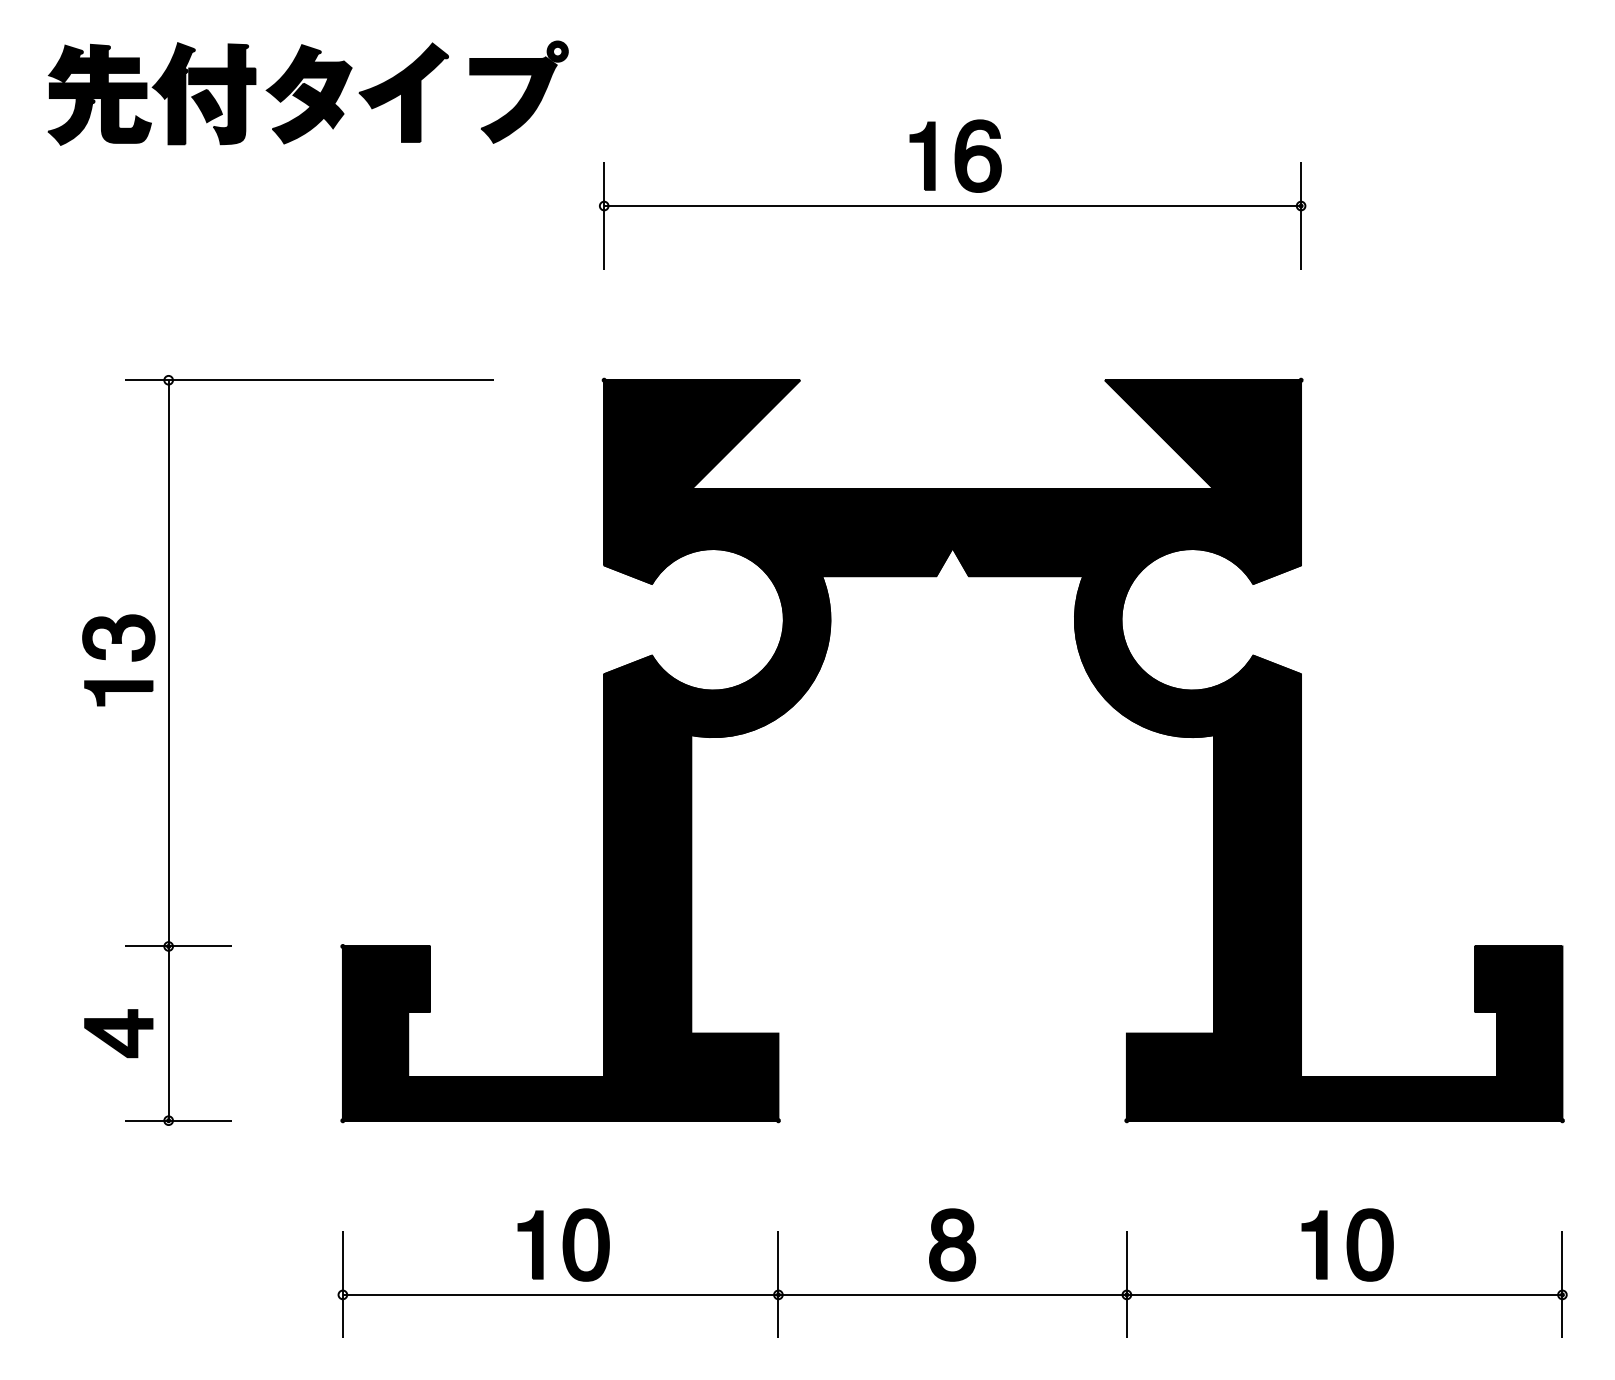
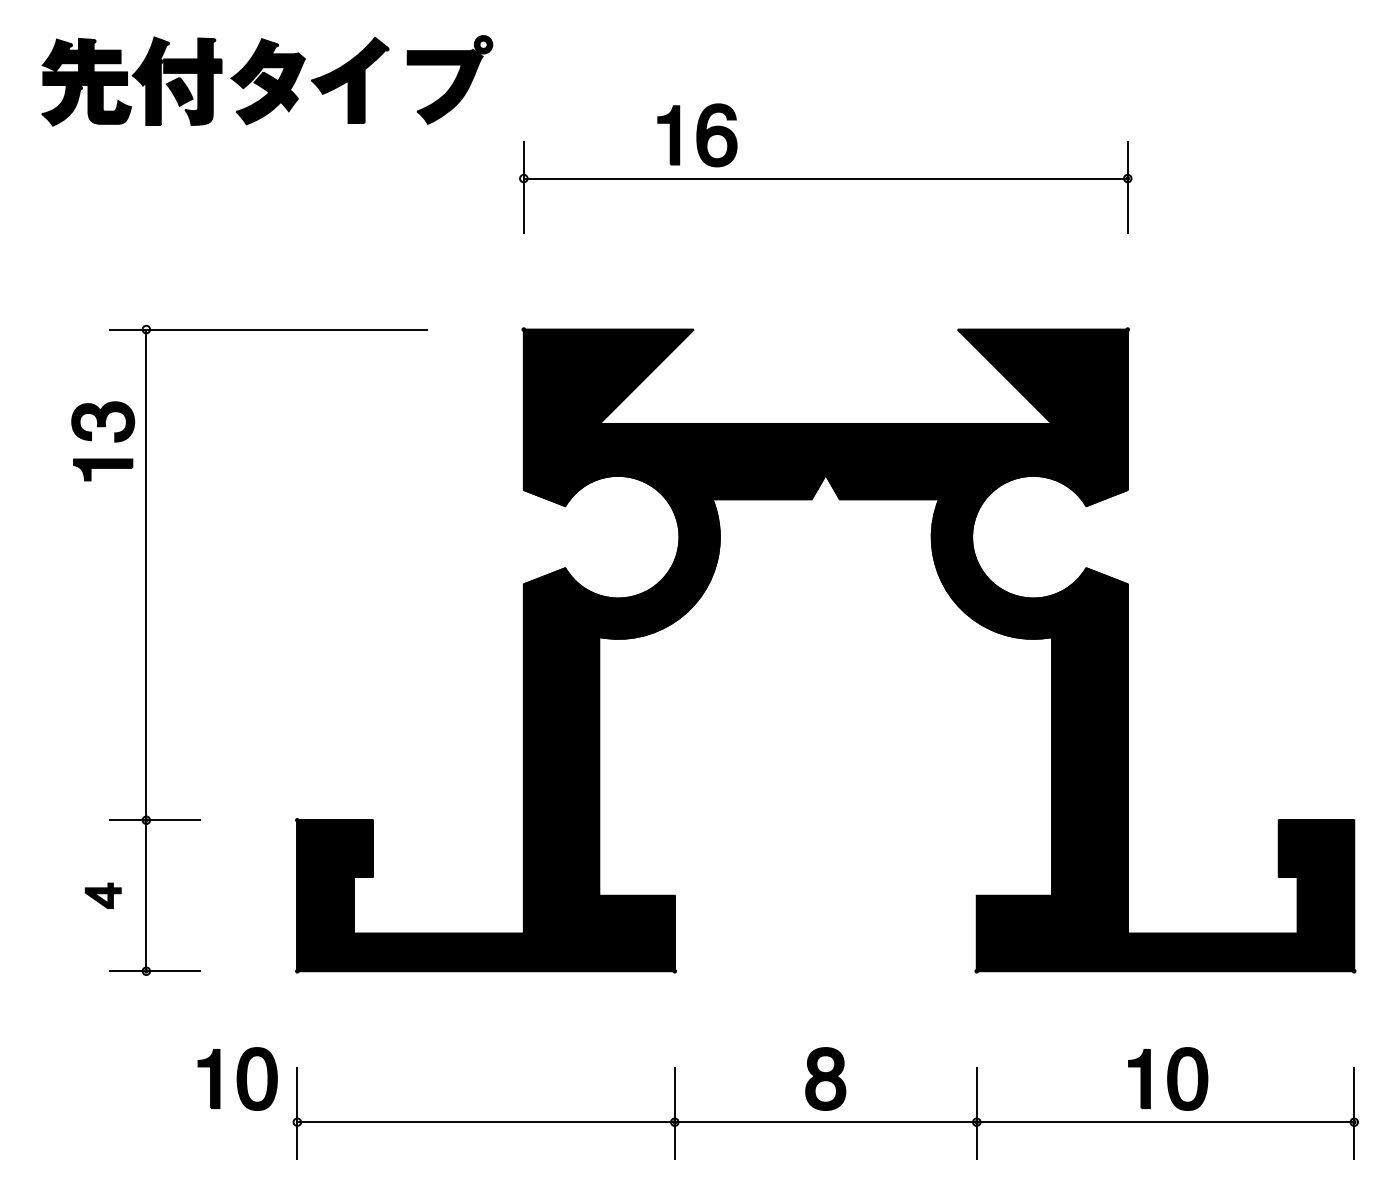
part: (955, 156) -> (697, 135), moved
part: (131, 660) -> (114, 441), moved
part: (119, 1033) -> (103, 895), size x0.6
part: (563, 1244) -> (237, 1078), moved

